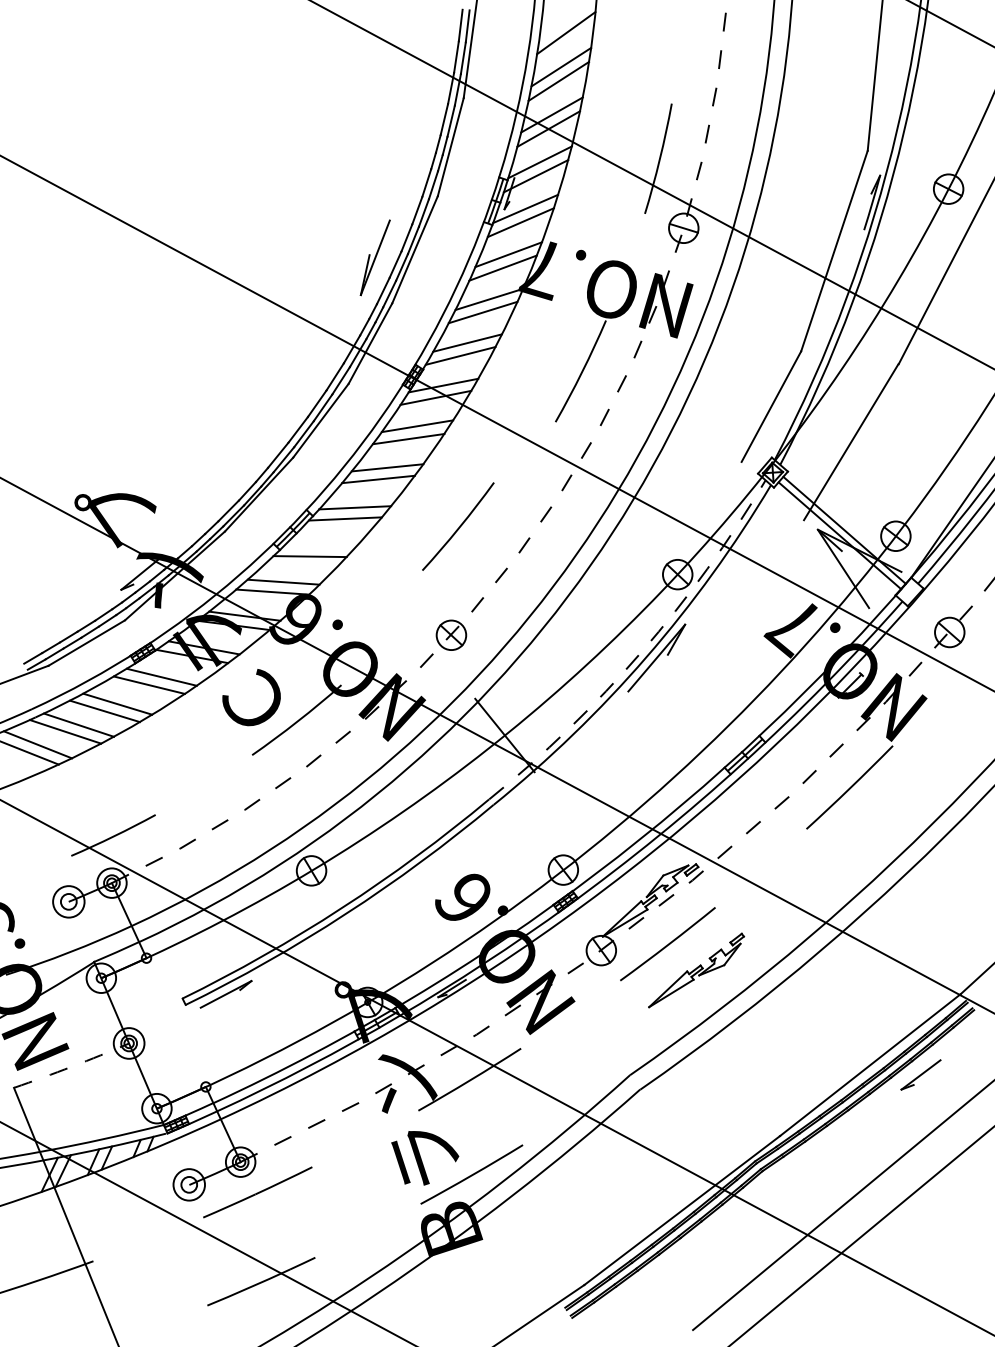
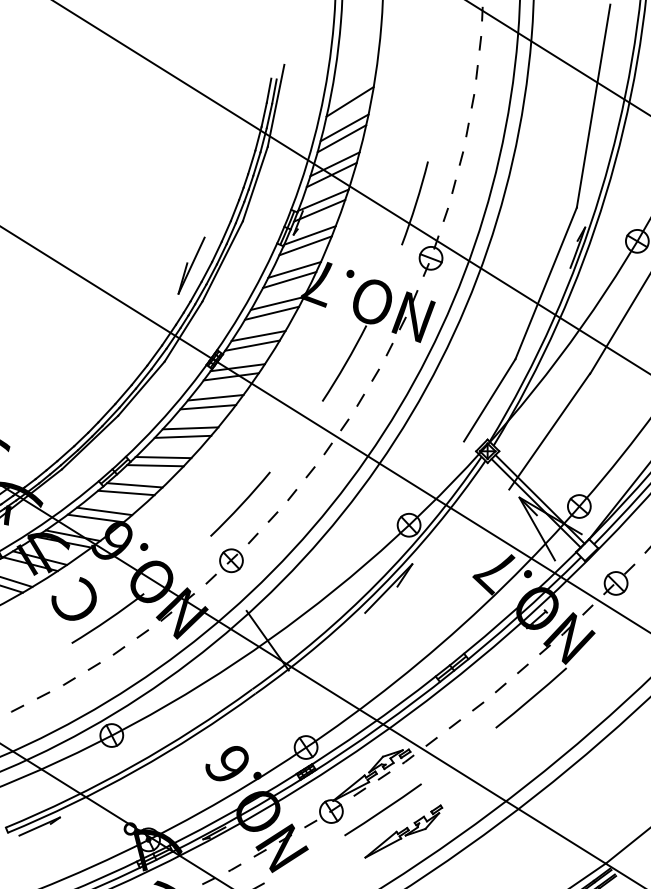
arc: (459, 526) -> (241, 504), moved
line: (320, 545) -> (134, 484), added
arc: (641, 652) -> (377, 583), dashed -> solid

